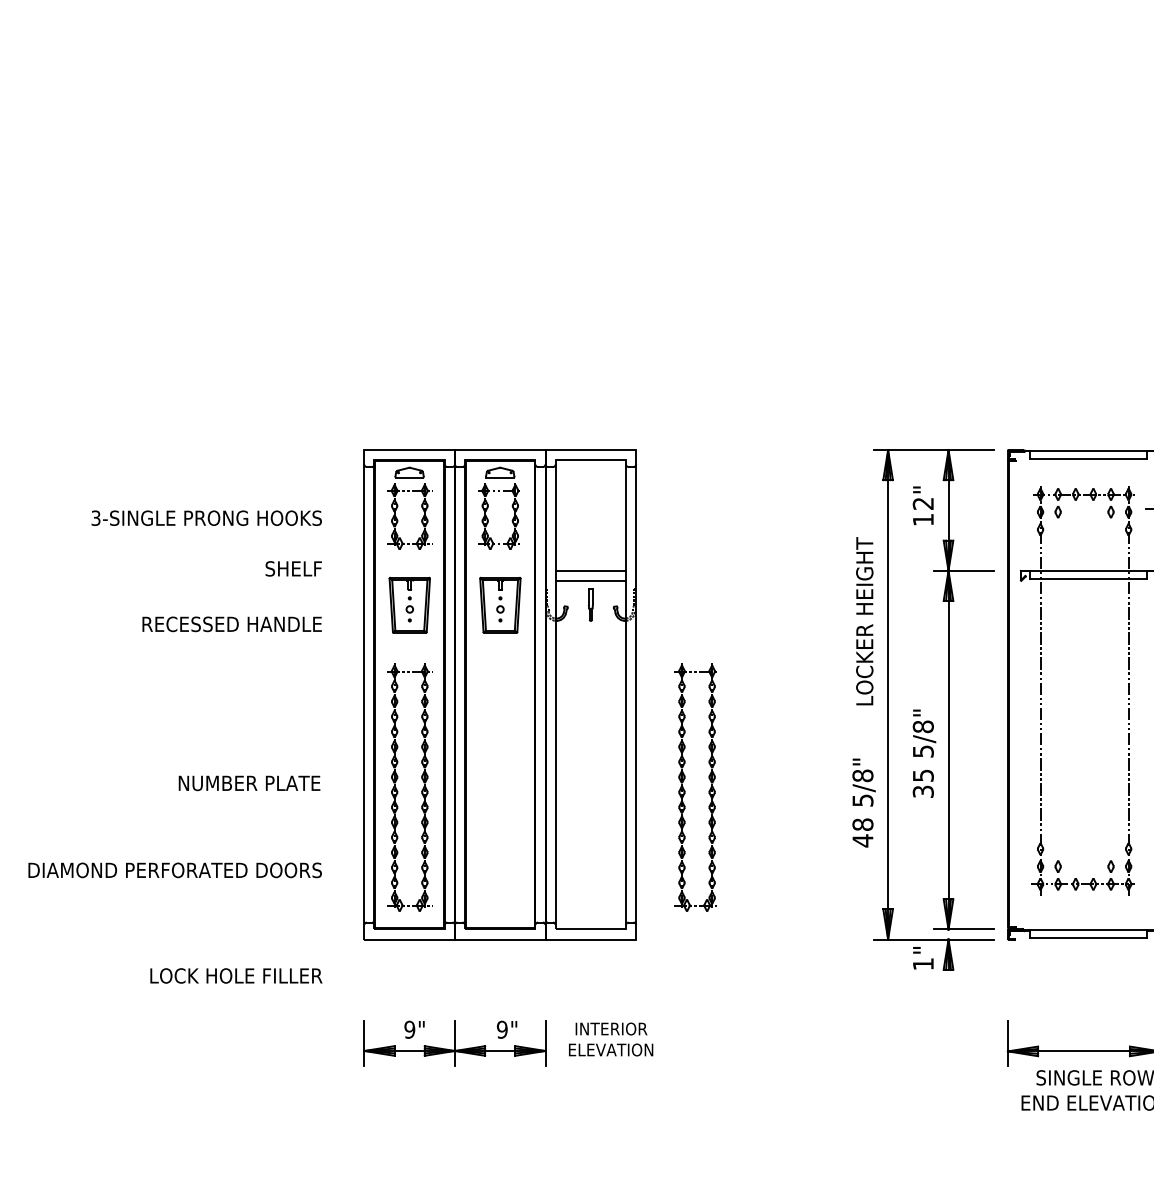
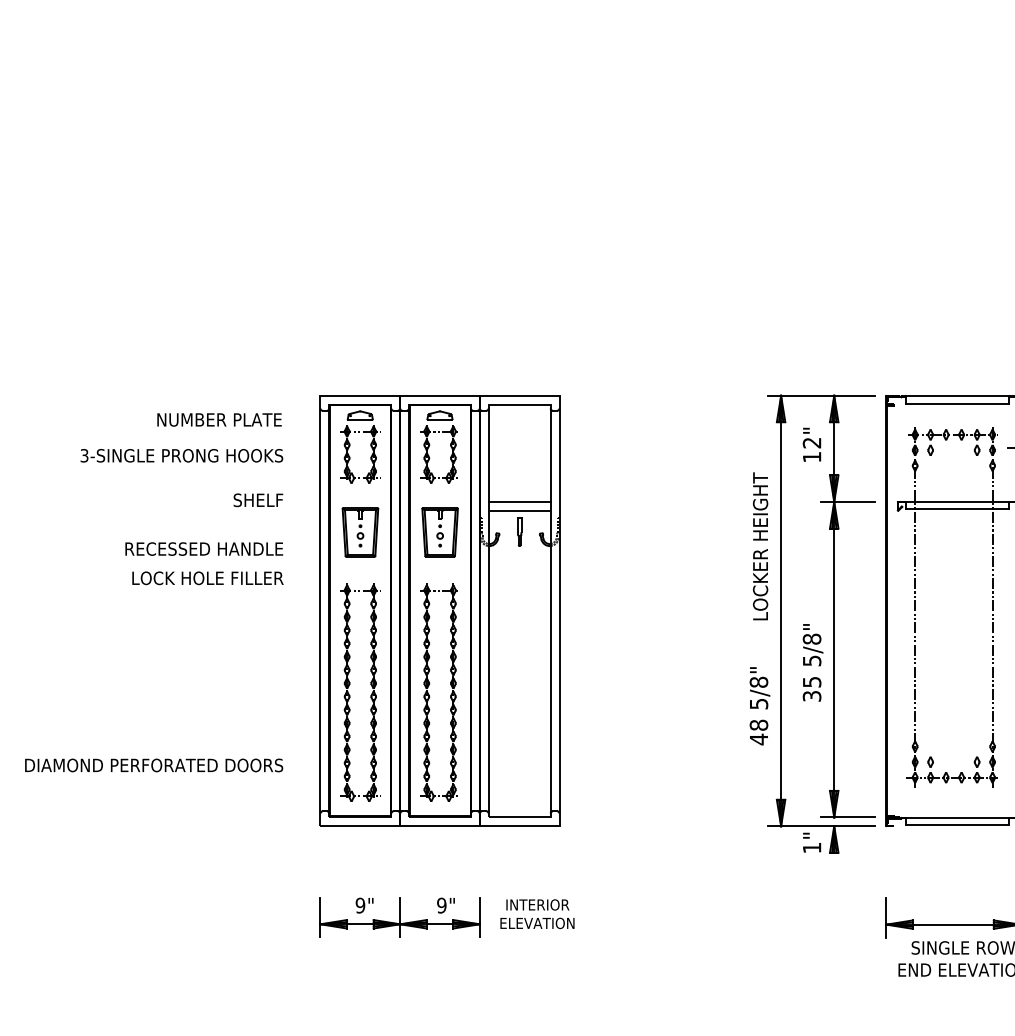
text: (249, 782) -> (219, 419), moved
part: (686, 791) -> (430, 696), moved
text: (235, 976) -> (207, 578), moved

